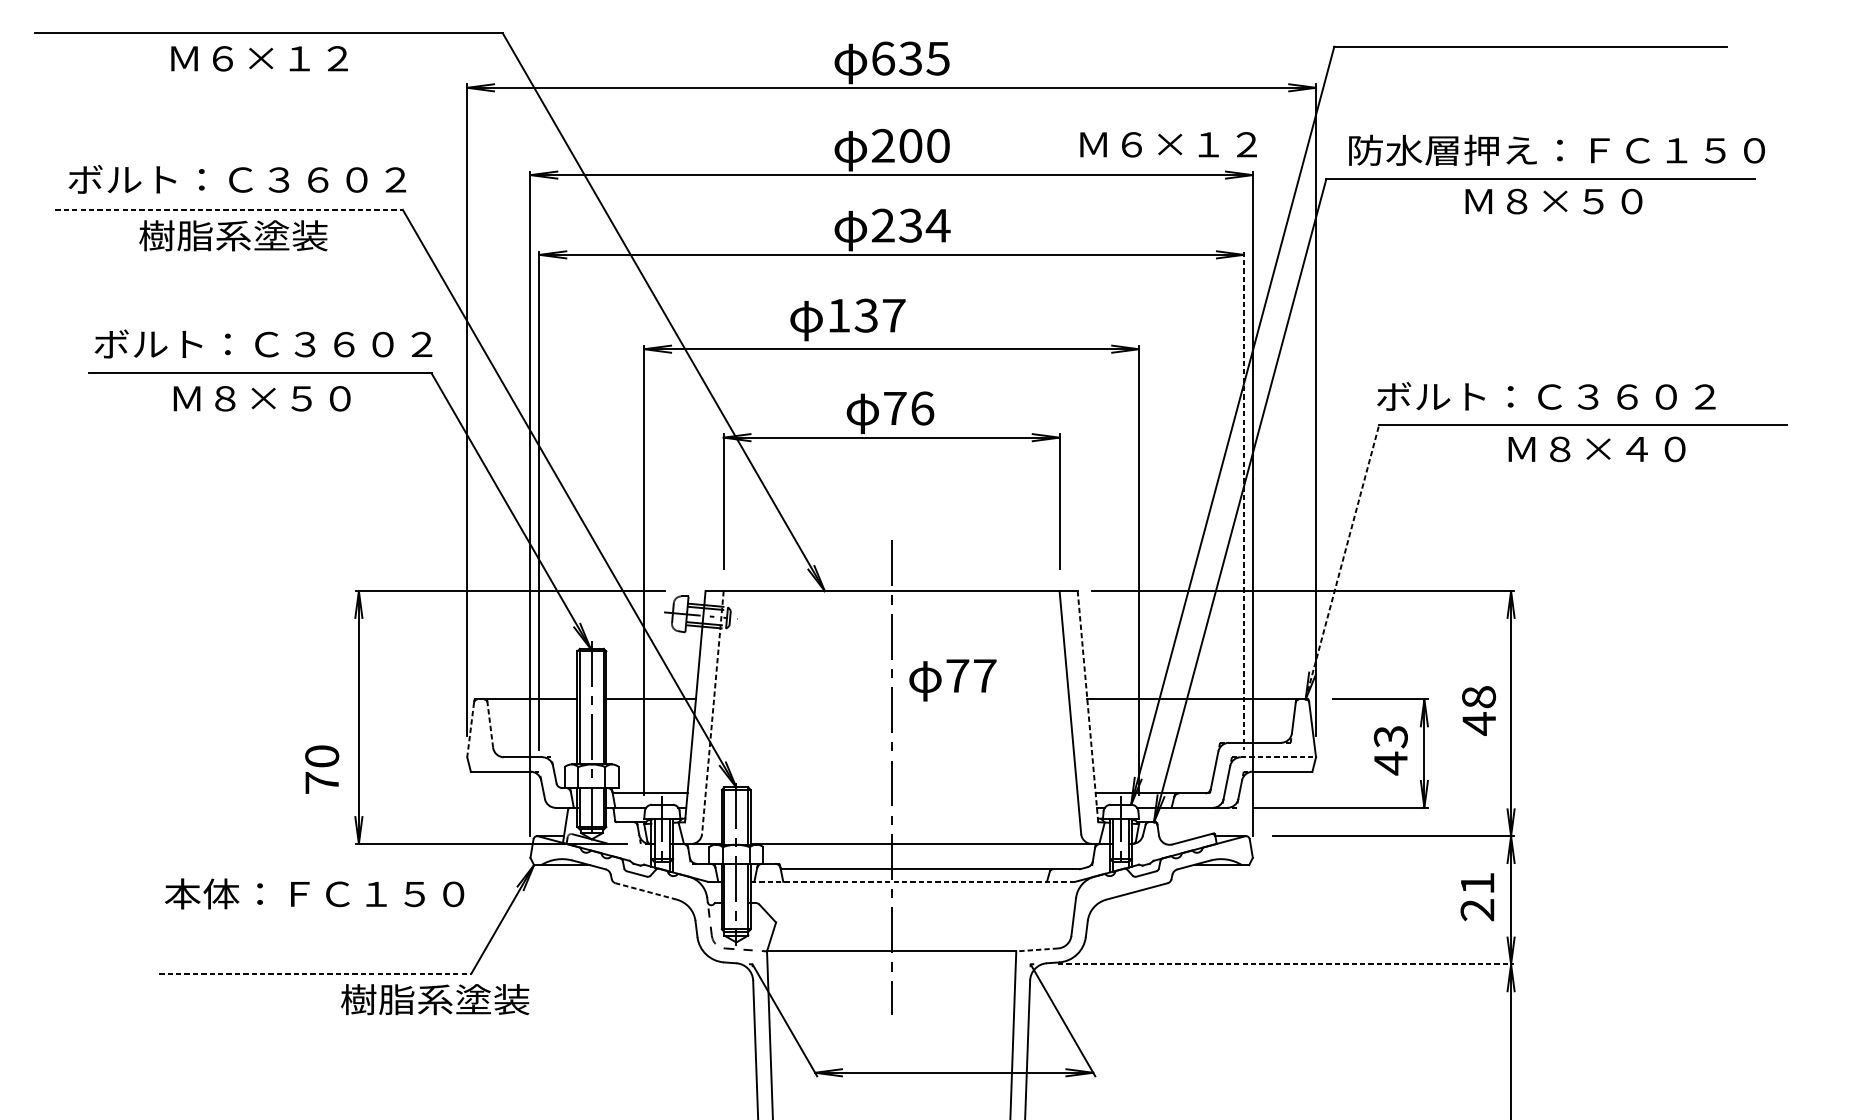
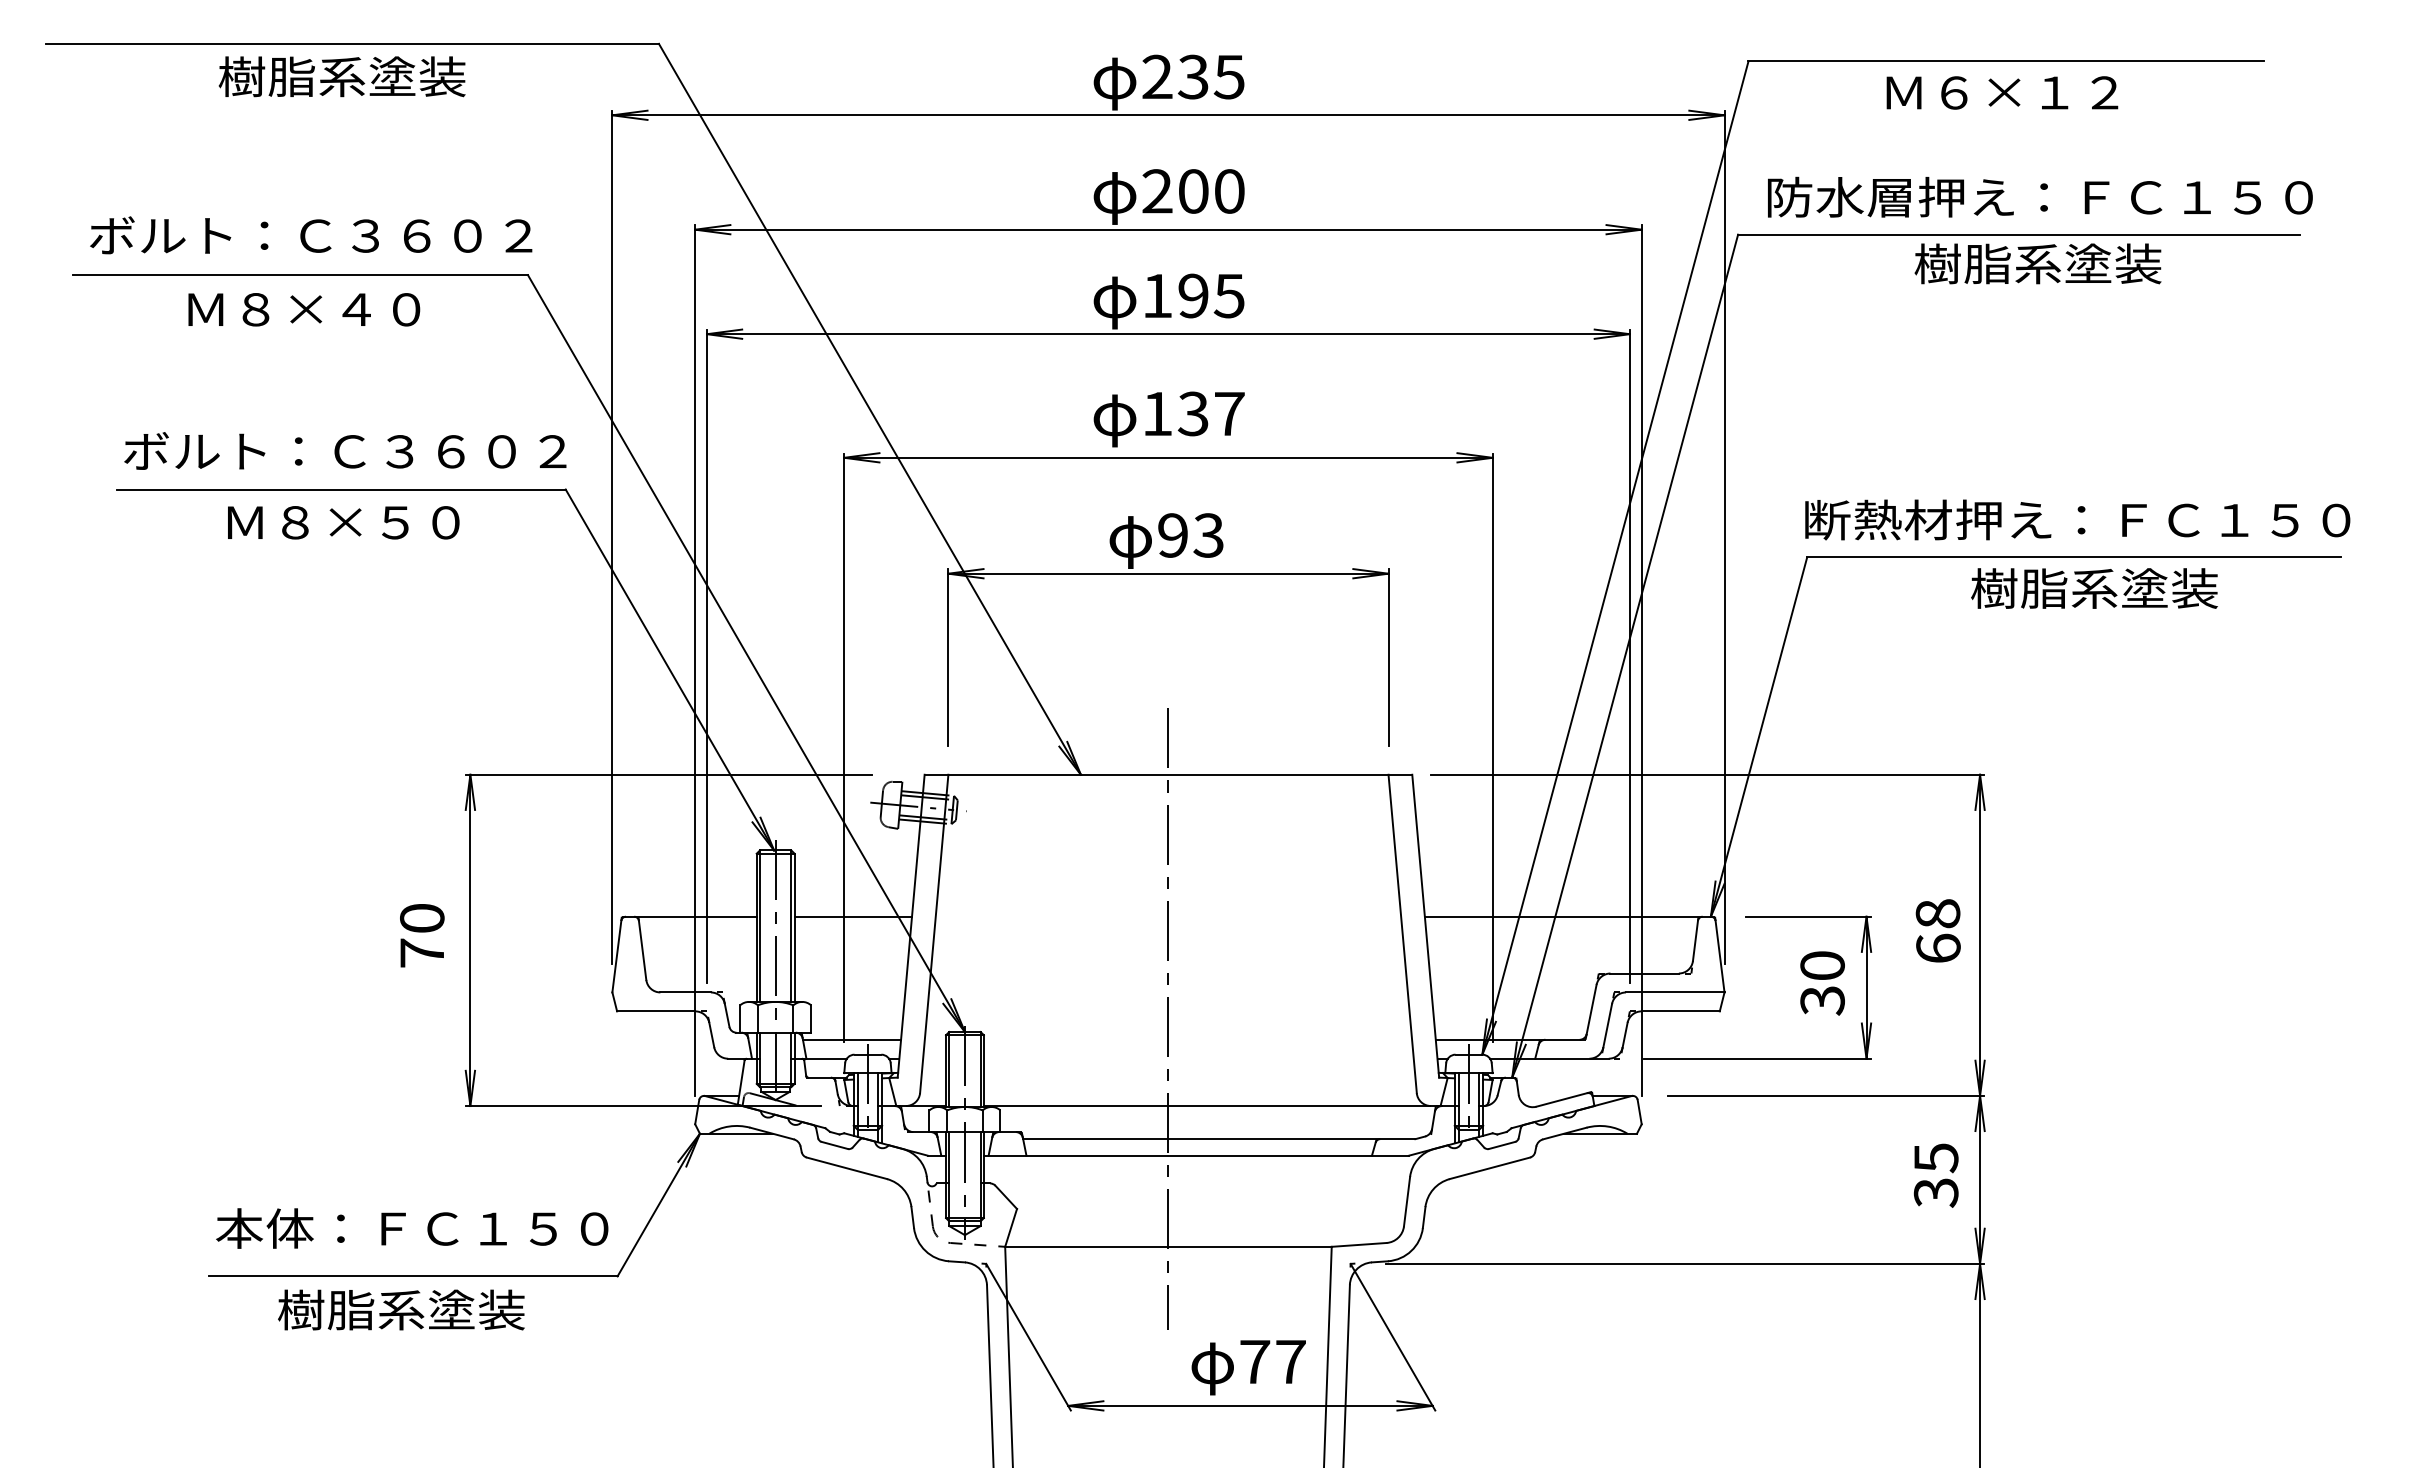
text: (260, 58) -> (341, 76), Ｍ６×１２ -> 樹脂系塗装
text: (883, 58) -> (1157, 76), 635 -> 235
text: (1168, 144) -> (2002, 92), moved
text: (1554, 200) -> (2037, 263), Ｍ８×５０ -> 樹脂系塗装
line: (229, 210) -> (300, 275), dashed -> solid
text: (910, 225) -> (1193, 295), 234 -> 195
text: (233, 235) -> (305, 308), 樹脂系塗装 -> Ｍ８×４０
text: (847, 319) -> (1168, 419), moved
text: (1585, 396) -> (2077, 519), ボルト：Ｃ３６０２ -> 断熱材押え：ＦＣ１５０
text: (909, 408) -> (1191, 535), 76 -> 93
text: (1598, 448) -> (2094, 588), Ｍ８×４０ -> 樹脂系塗装
line: (1243, 500) -> (1629, 656), dashed -> solid
line: (1342, 562) -> (1759, 737), dashed -> solid
text: (952, 680) -> (1248, 1367), moved
line: (1087, 706) -> (1425, 926), dashed -> solid
line: (713, 712) -> (934, 933), dashed -> solid
text: (1479, 723) -> (1938, 948), 48 -> 68
line: (490, 725) -> (642, 950), dashed -> solid
line: (470, 730) -> (616, 957), dashed -> solid
text: (1390, 750) -> (1822, 983), 43 -> 30
line: (1278, 757) -> (1675, 992), dashed -> solid
text: (322, 769) -> (422, 935), moved
line: (913, 881) -> (1196, 1155), dashed -> solid
line: (646, 891) -> (847, 1168), dashed -> solid
text: (314, 893) -> (412, 1228), moved
text: (1477, 896) -> (1936, 1175), 21 -> 35
line: (1036, 949) -> (1358, 1244), dashed -> solid
line: (1286, 964) -> (1685, 1263), dashed -> solid
line: (315, 974) -> (413, 1276), dashed -> solid
text: (435, 999) -> (401, 1309), moved

